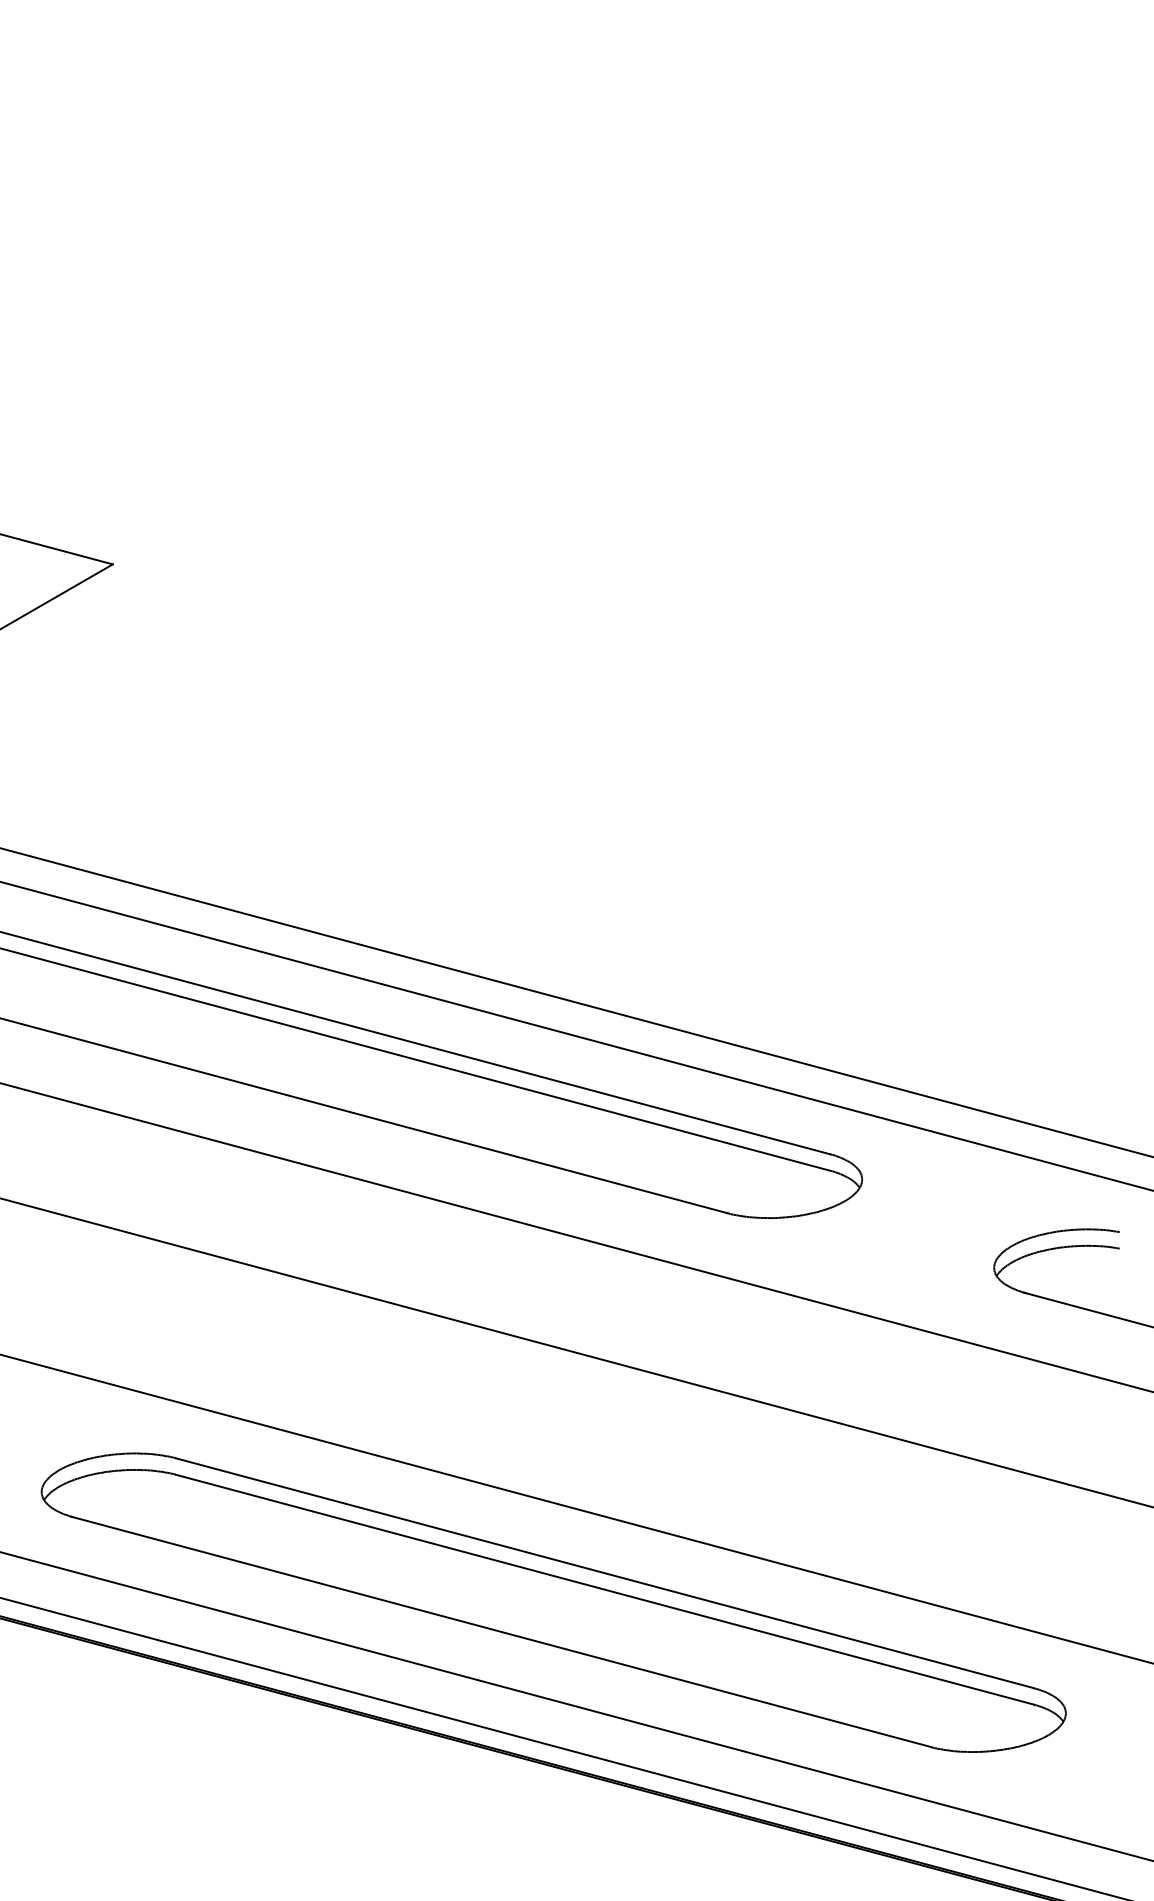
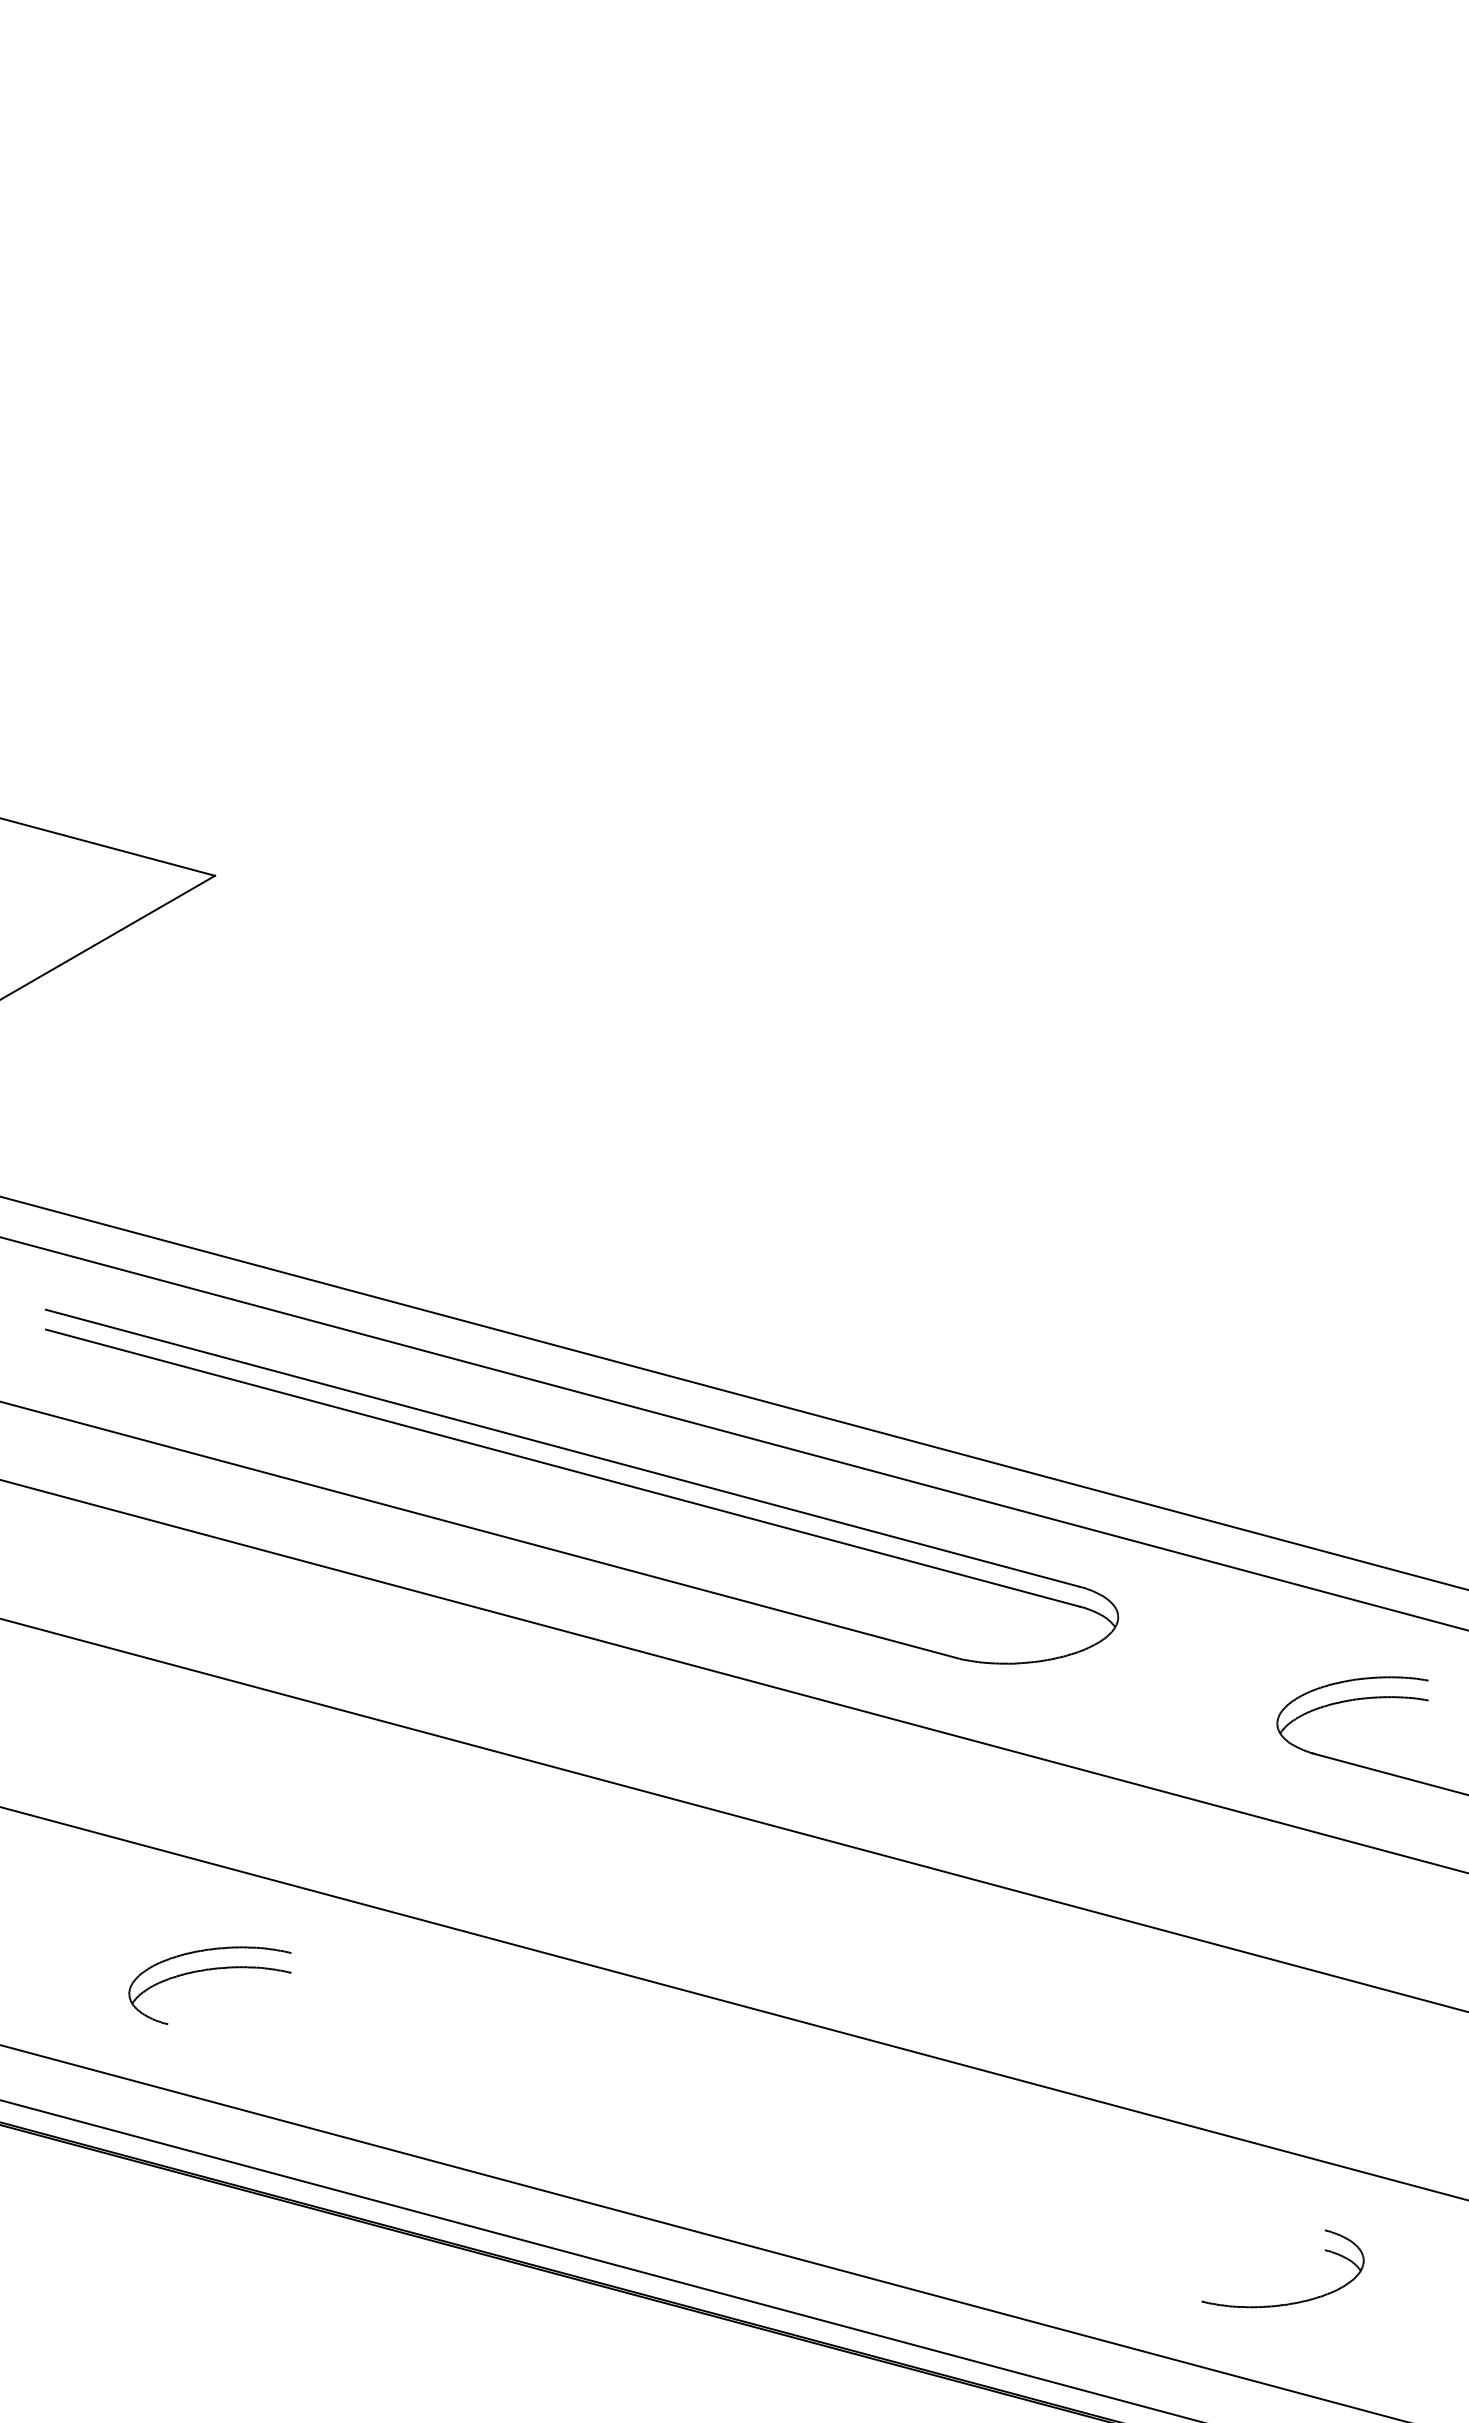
line: (604, 1573) -> (807, 2091), removed
line: (604, 1589) -> (807, 2111), removed
line: (500, 1631) -> (682, 2162), removed

